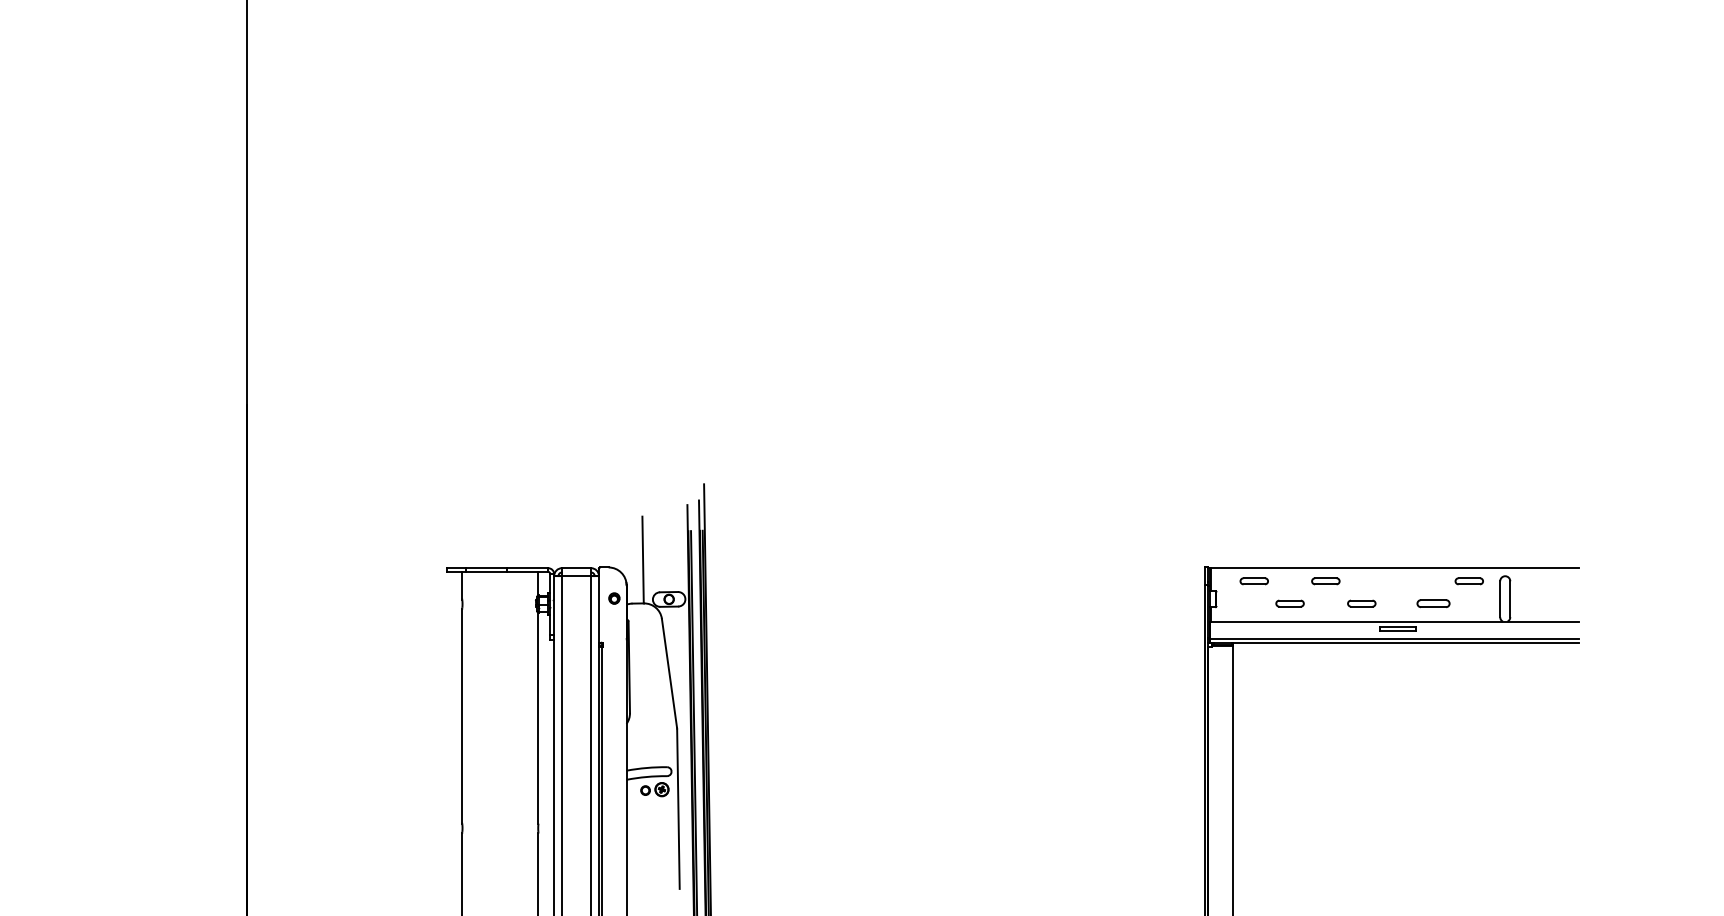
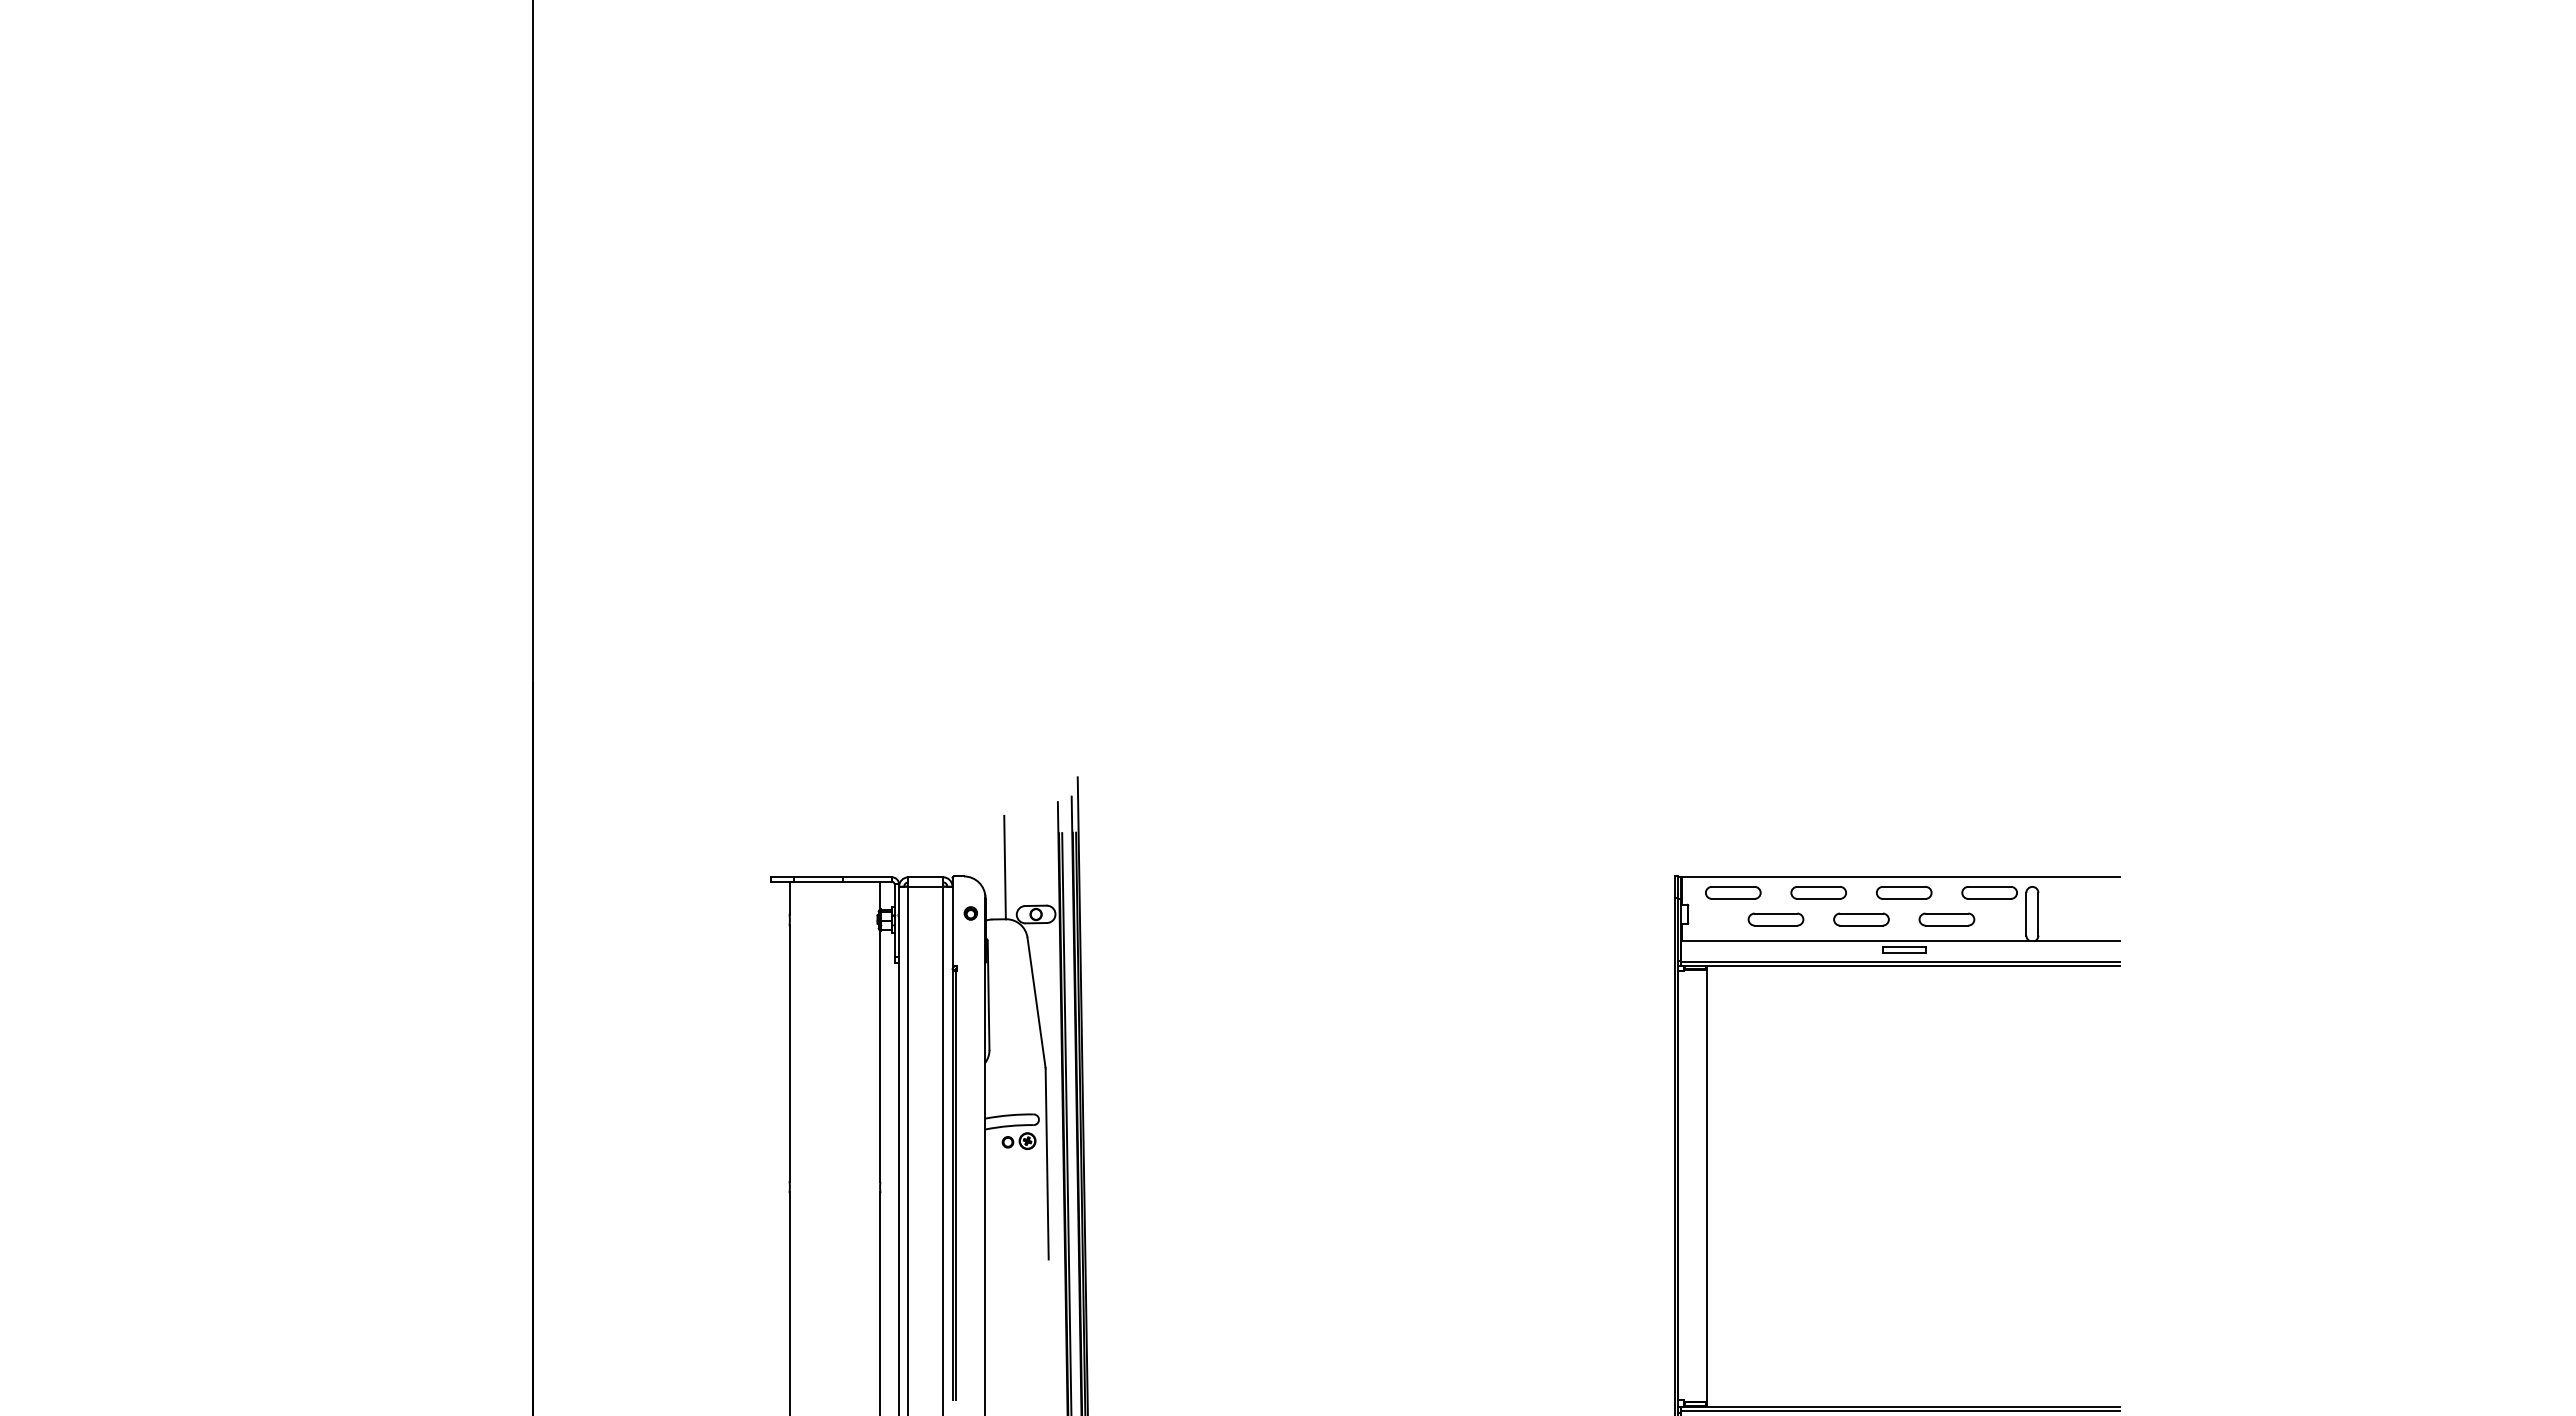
part: (1254, 580) -> (1733, 892), size x1.67
part: (1325, 580) -> (1818, 892), size x1.67
part: (1397, 580) -> (1904, 892), added
part: (1469, 580) -> (1989, 892), size x1.67
part: (1289, 603) -> (1775, 919), size x1.67
part: (1361, 603) -> (1861, 919), size x1.67
part: (1433, 603) -> (1946, 919), size x1.43

